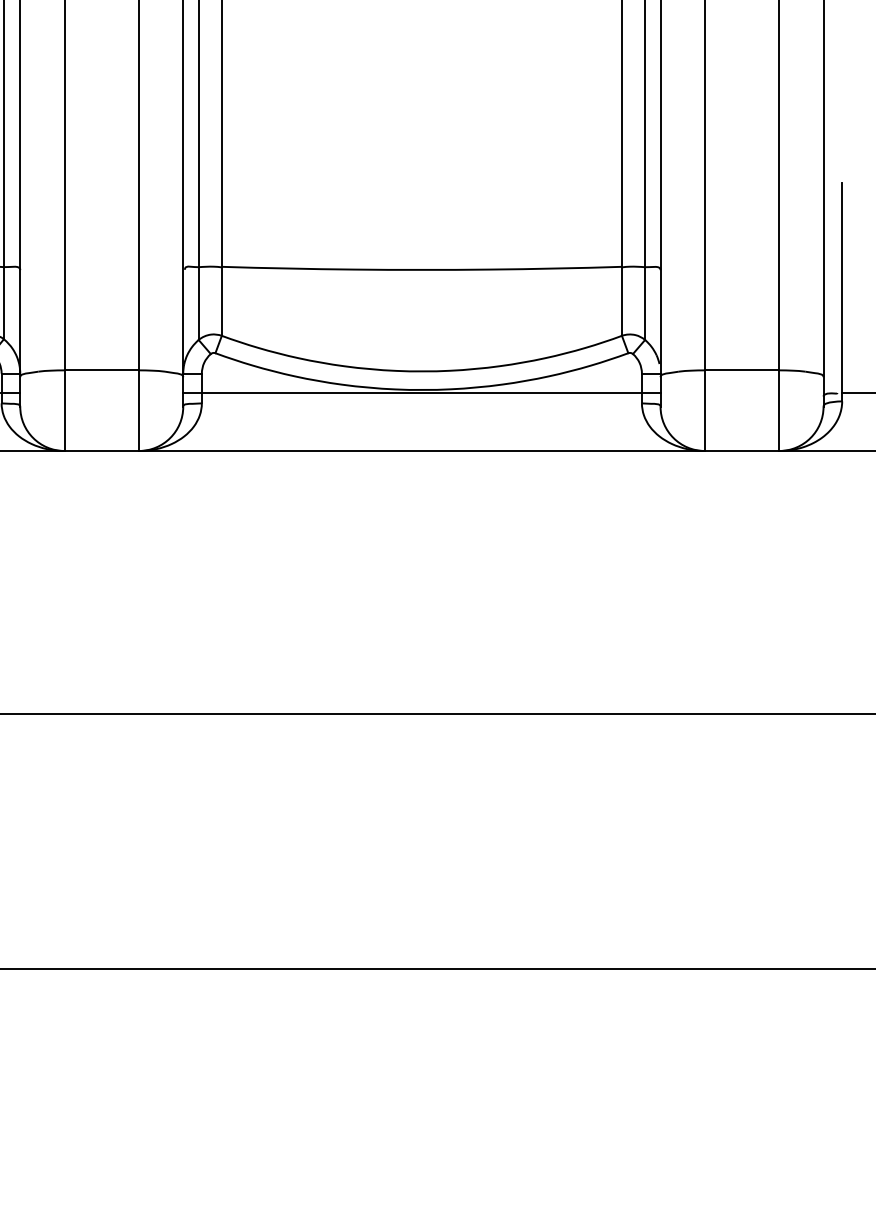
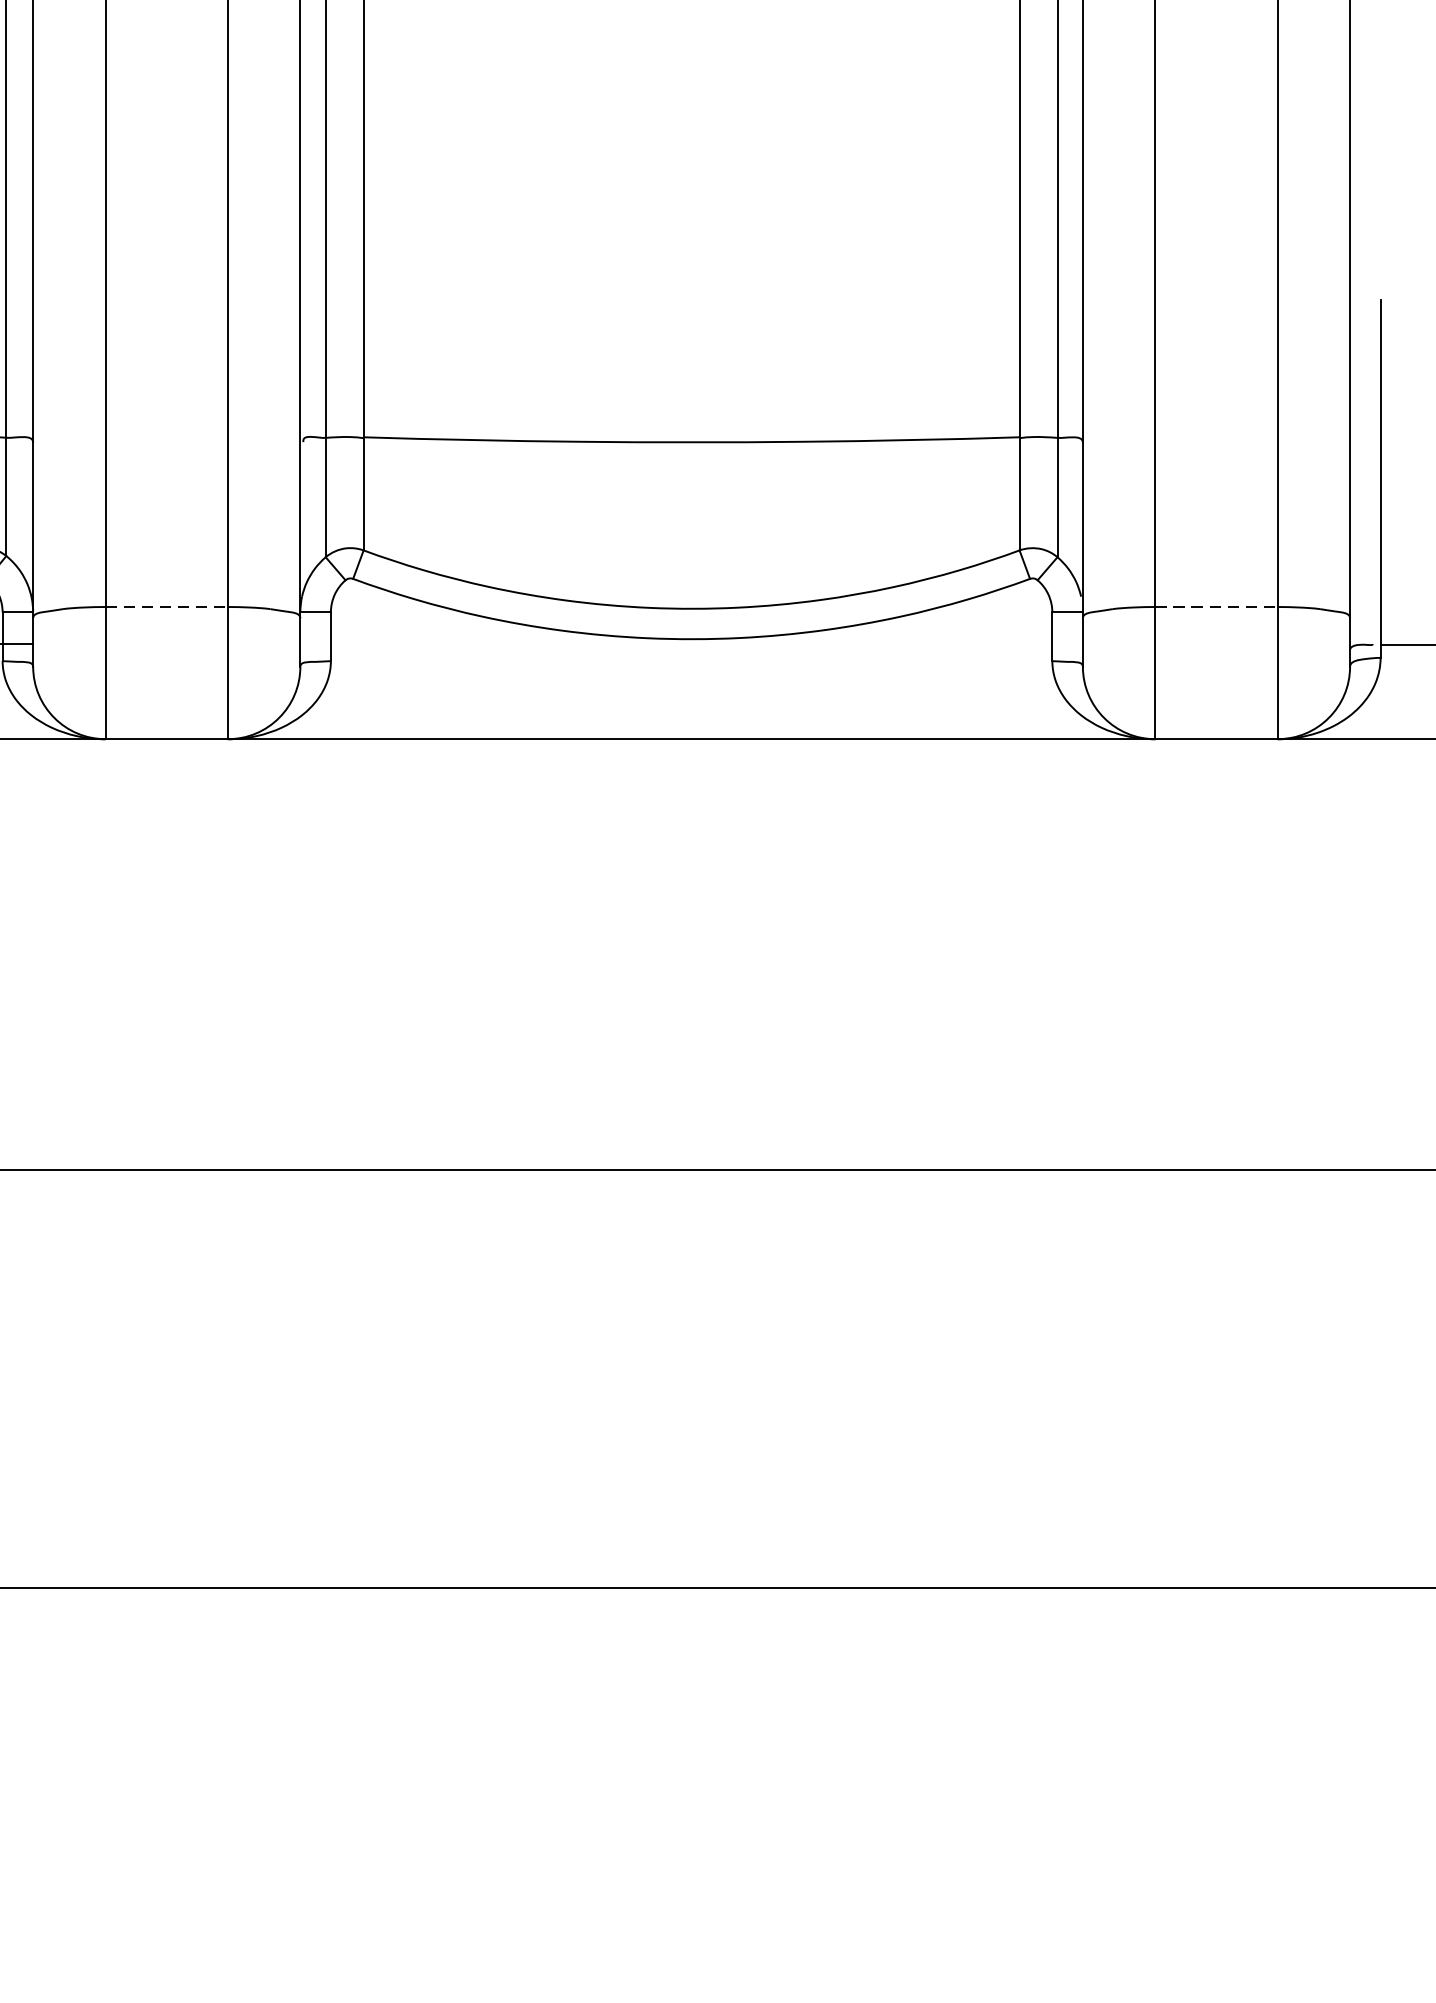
line: (102, 370) -> (167, 607), solid -> dashed
line: (742, 370) -> (1217, 607), solid -> dashed
line: (421, 392) -> (690, 643), removed

